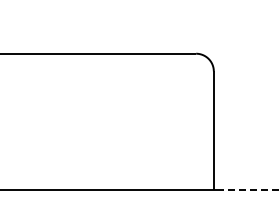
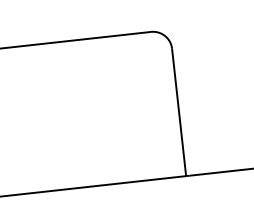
line: (244, 190) -> (218, 172), dashed -> solid

